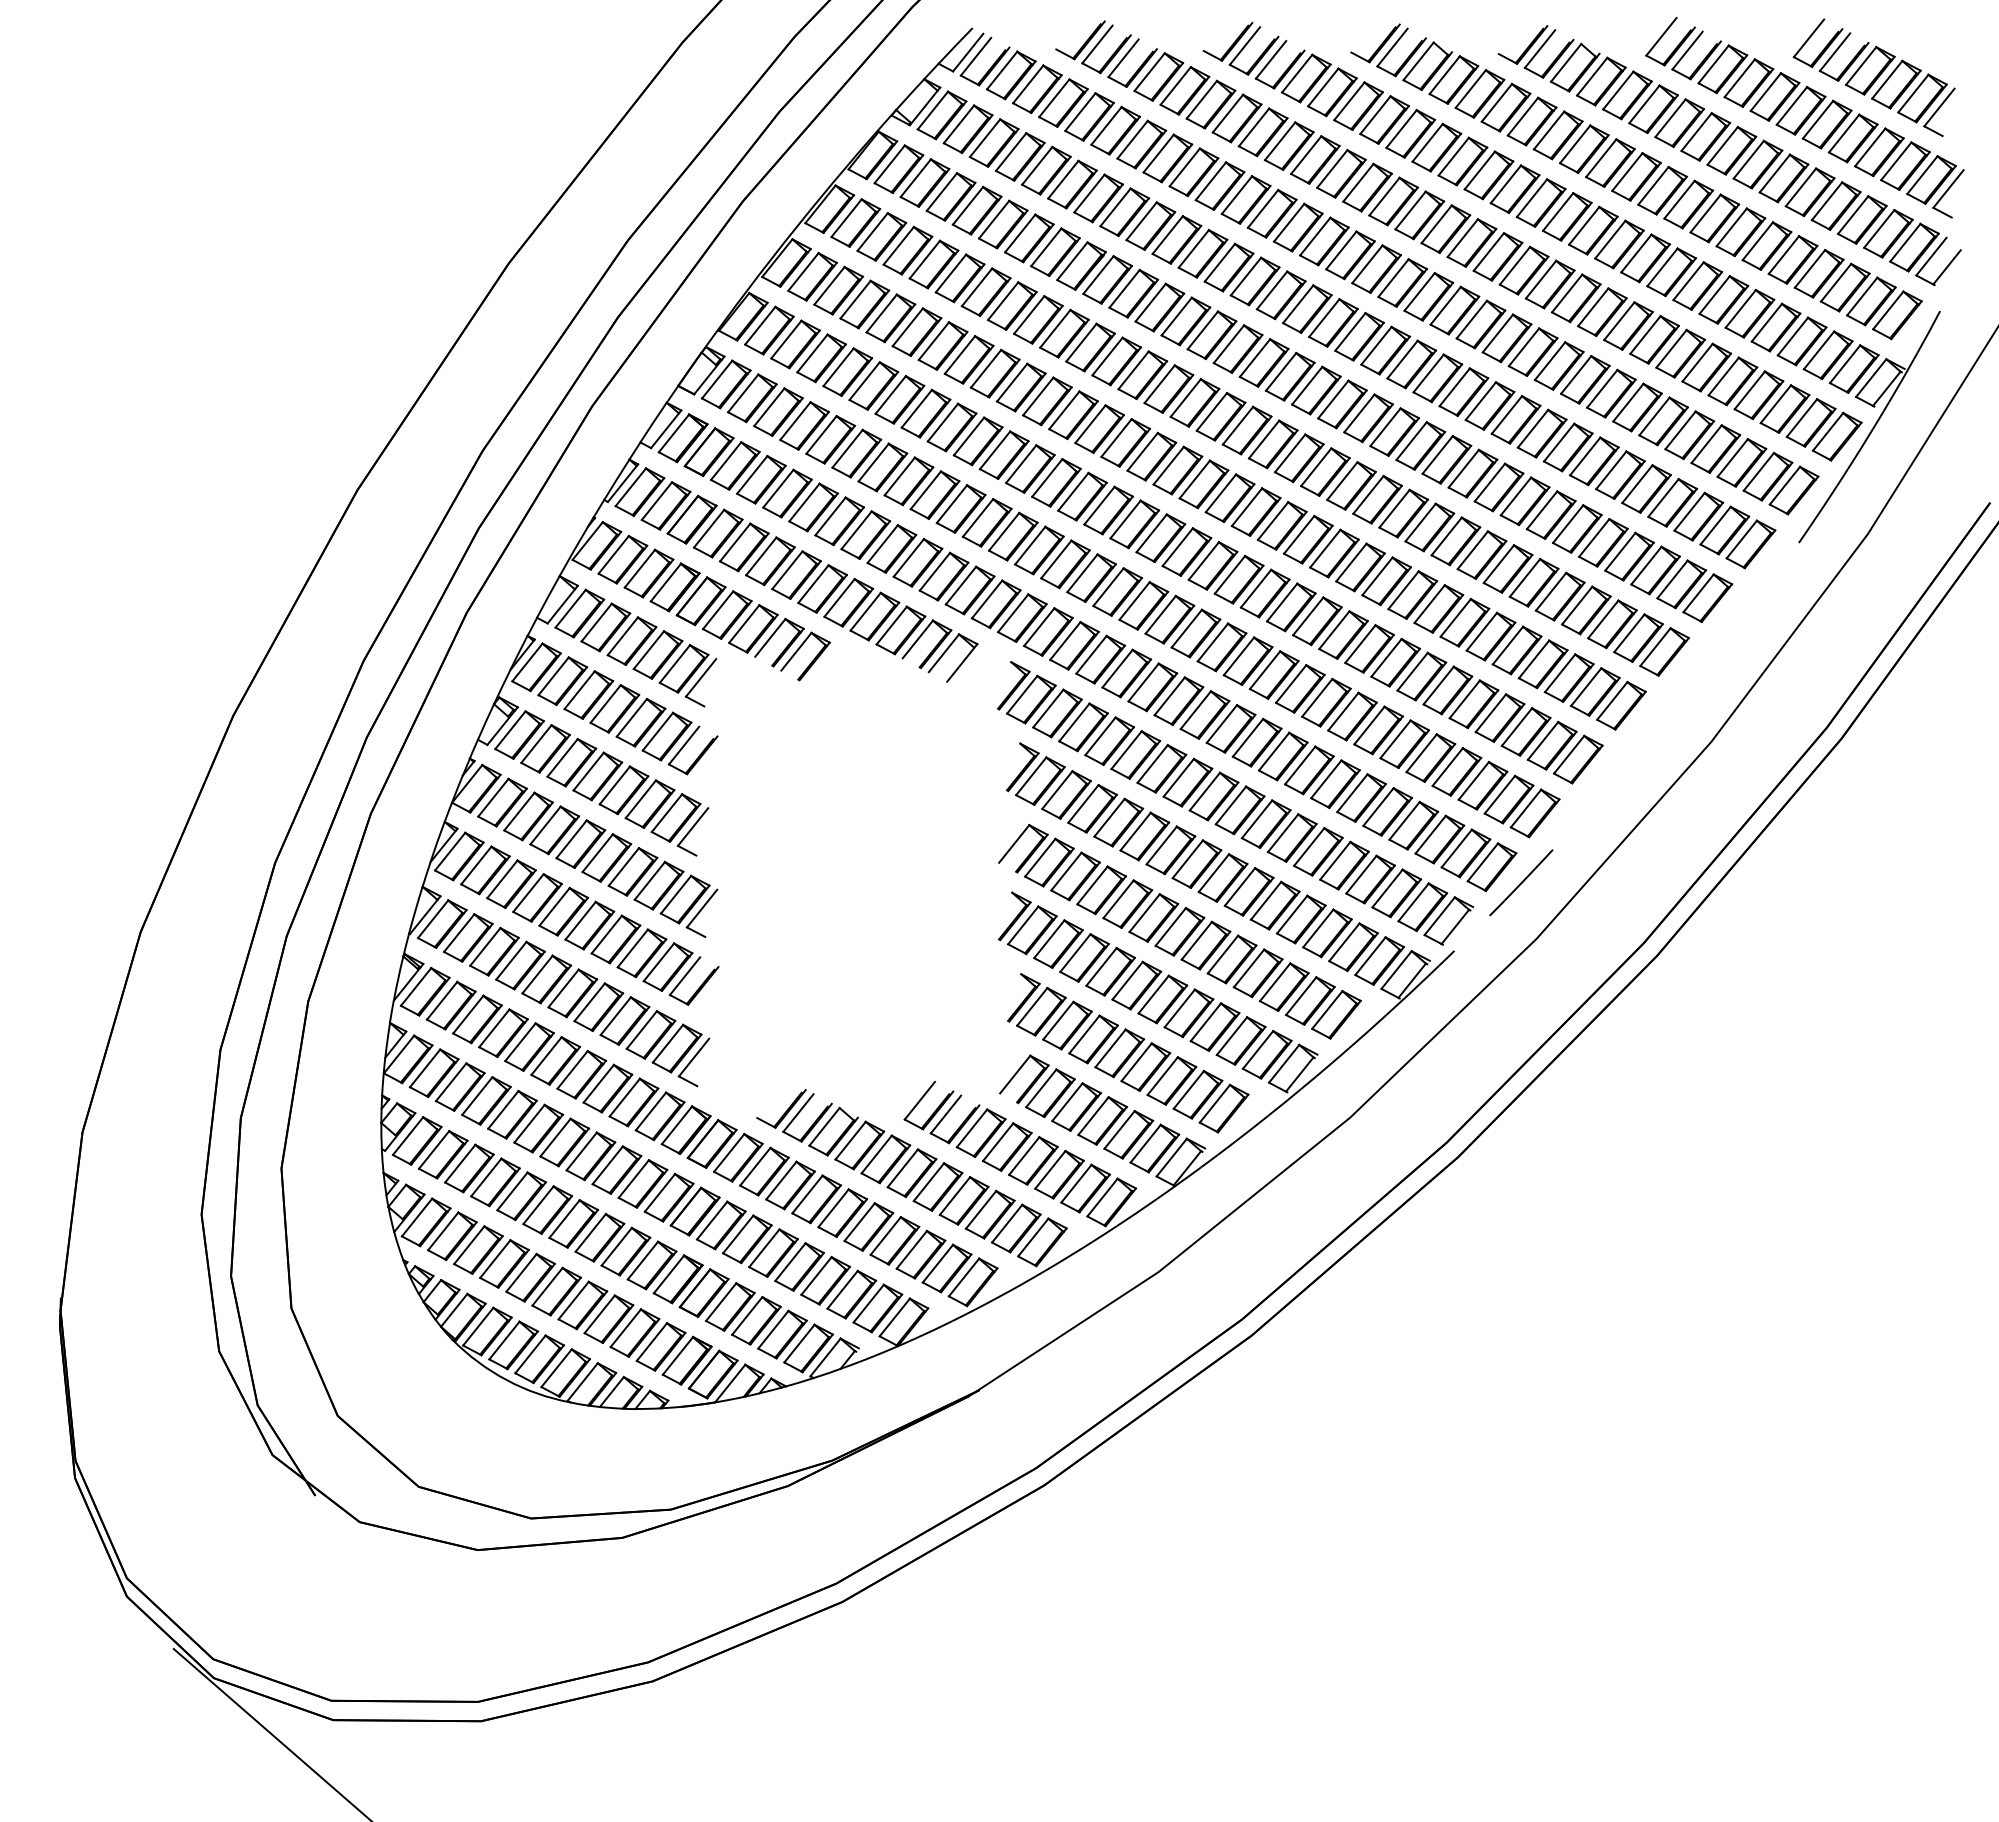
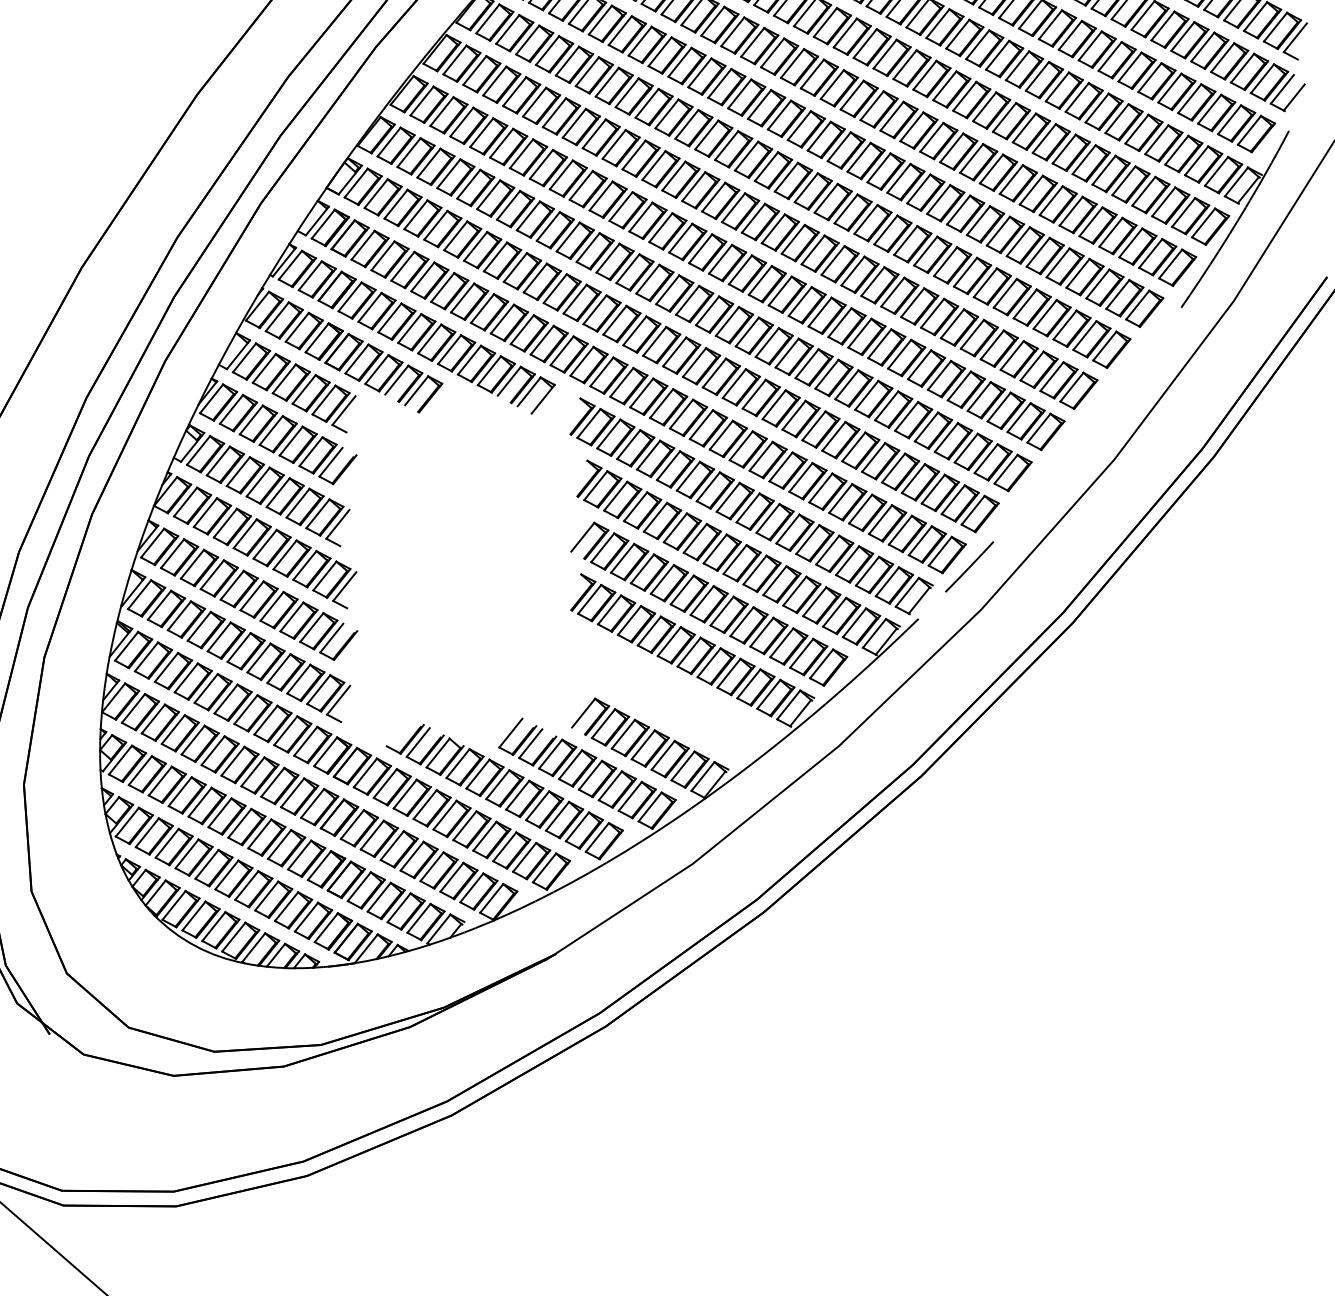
part: (1128, 1053) -> (669, 697), removed

